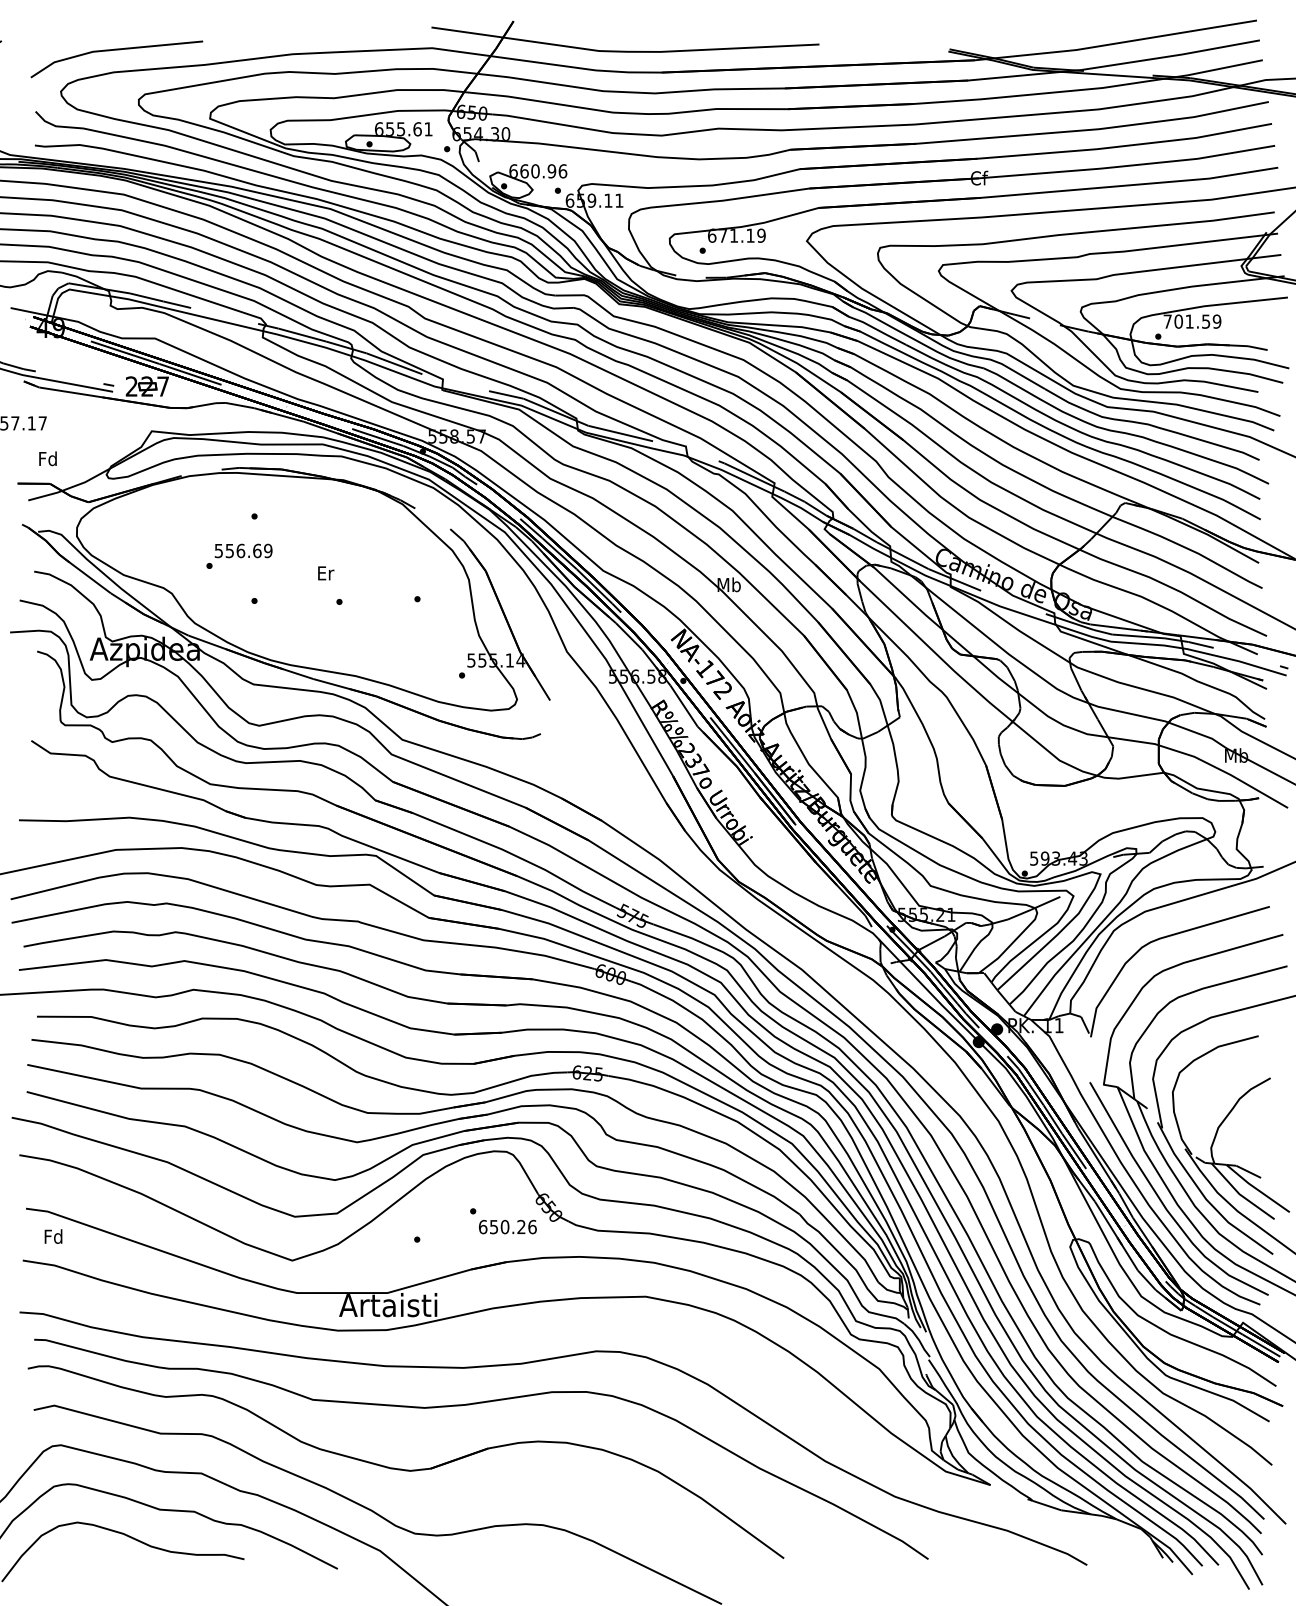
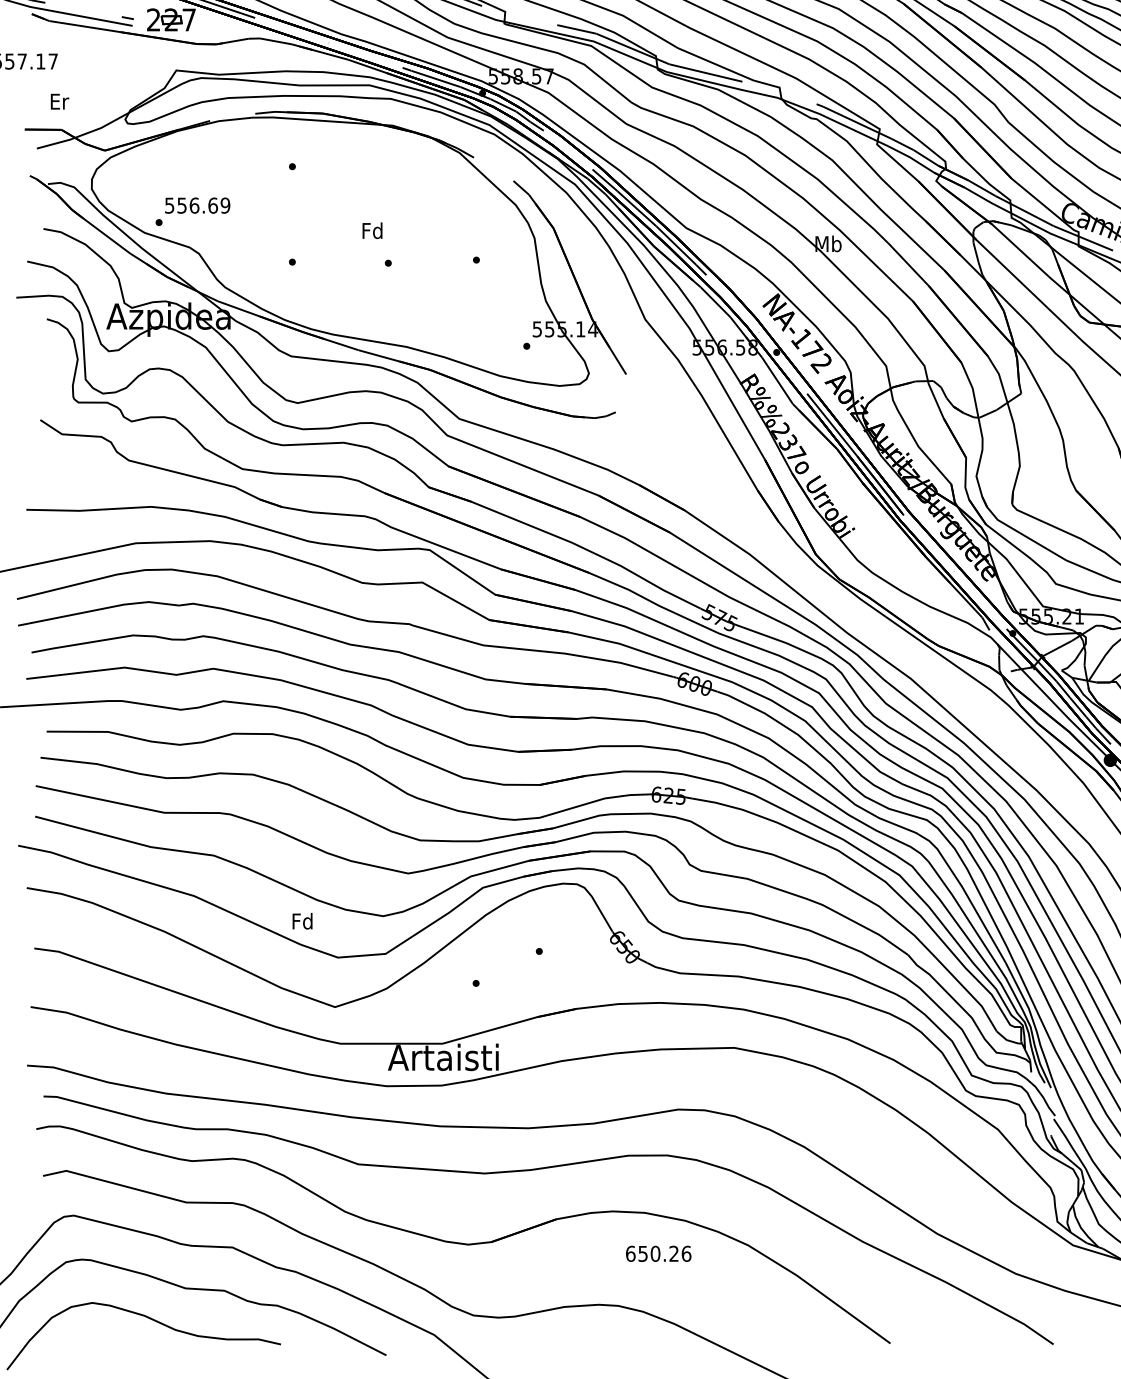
text: (47, 458) -> (58, 101), Fd -> Er
text: (239, 555) -> (192, 210), moved
text: (325, 572) -> (372, 229), Er -> Fd
text: (507, 1227) -> (658, 1254), moved
text: (53, 1236) -> (302, 921), moved

